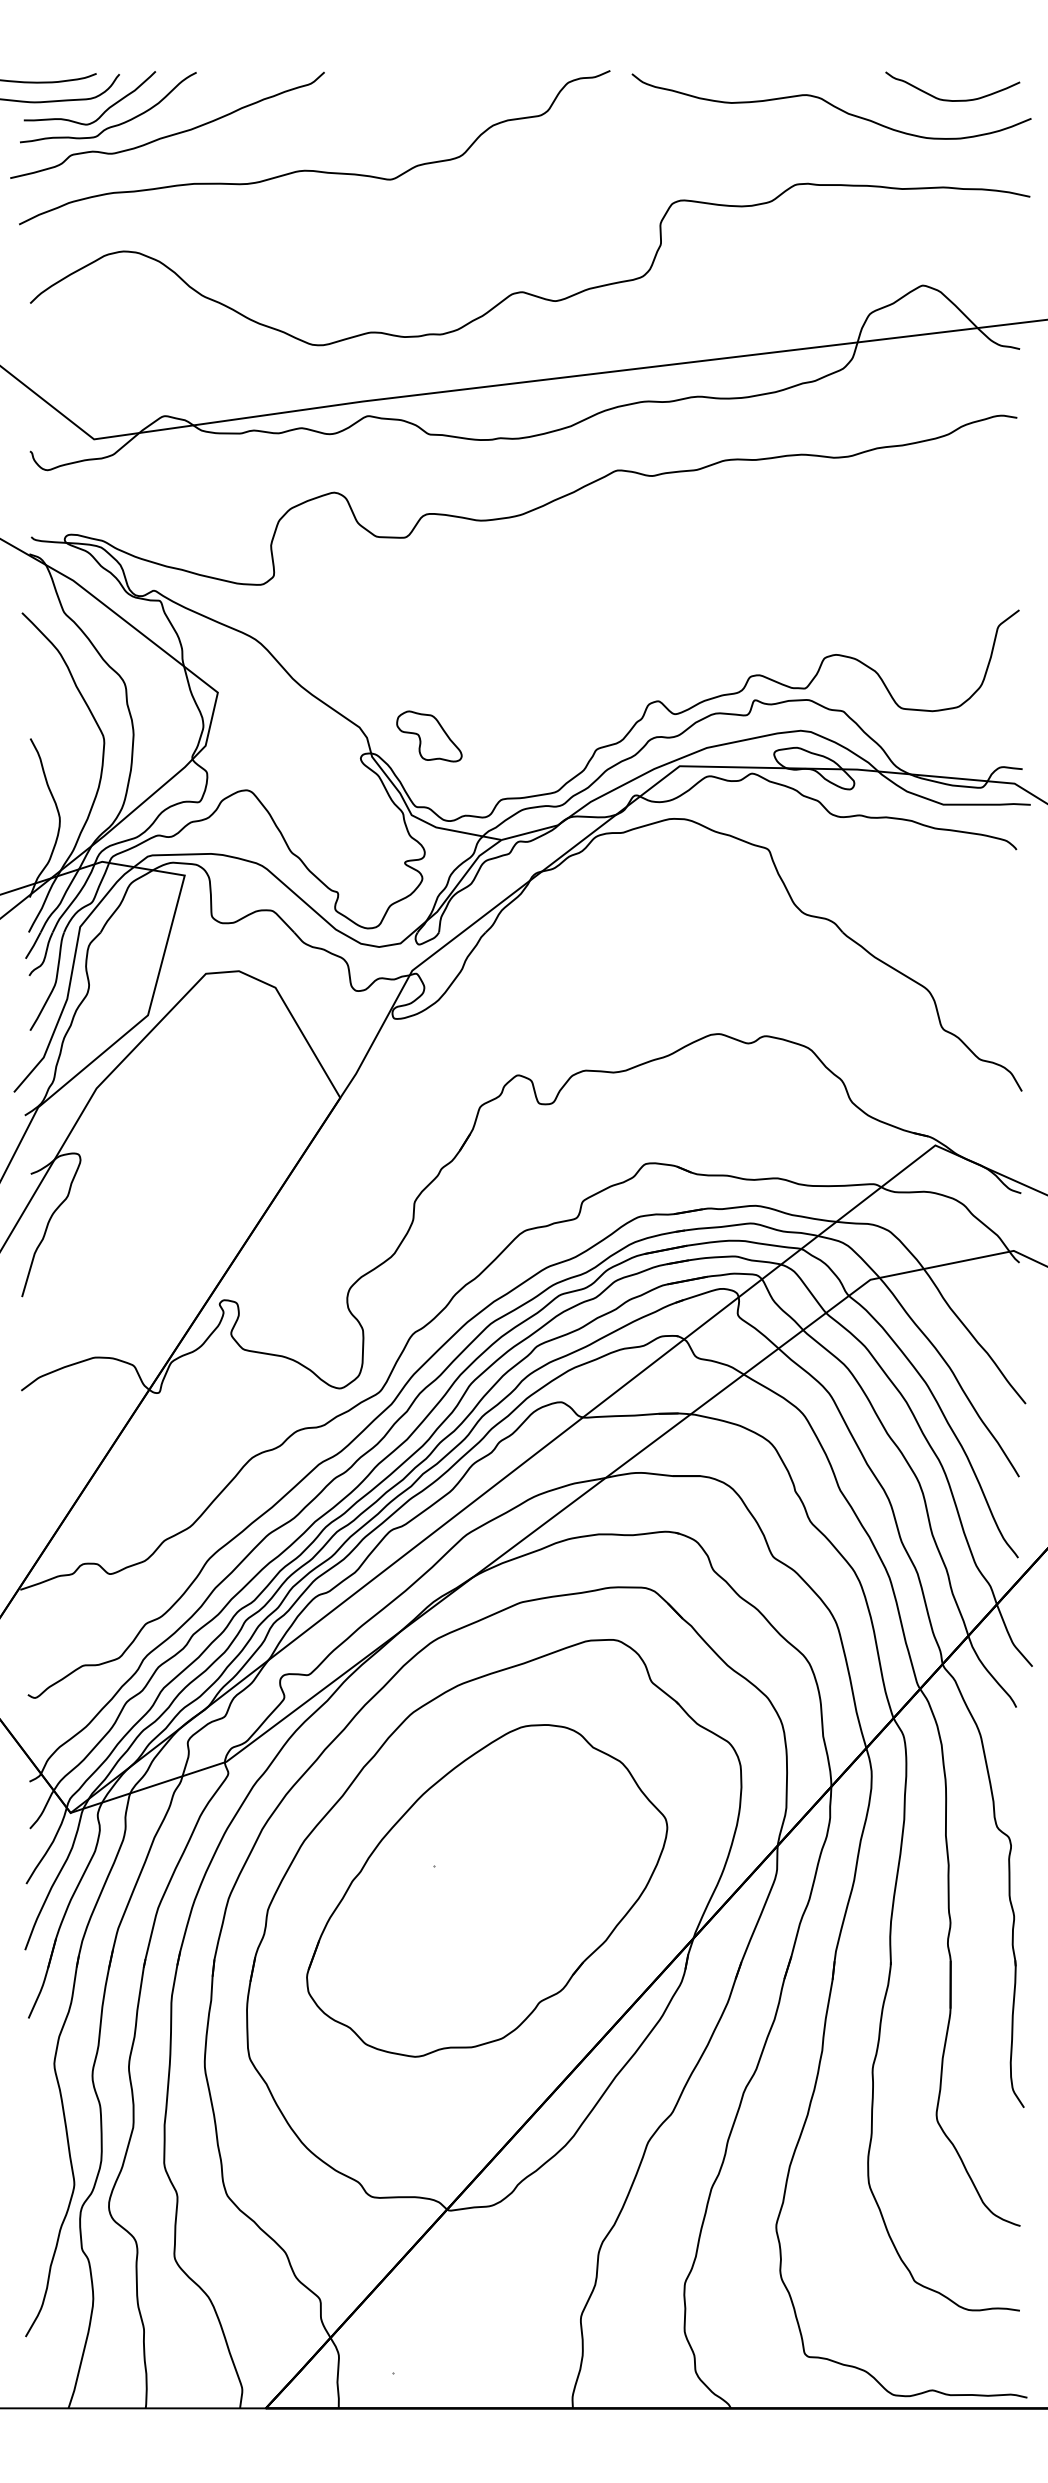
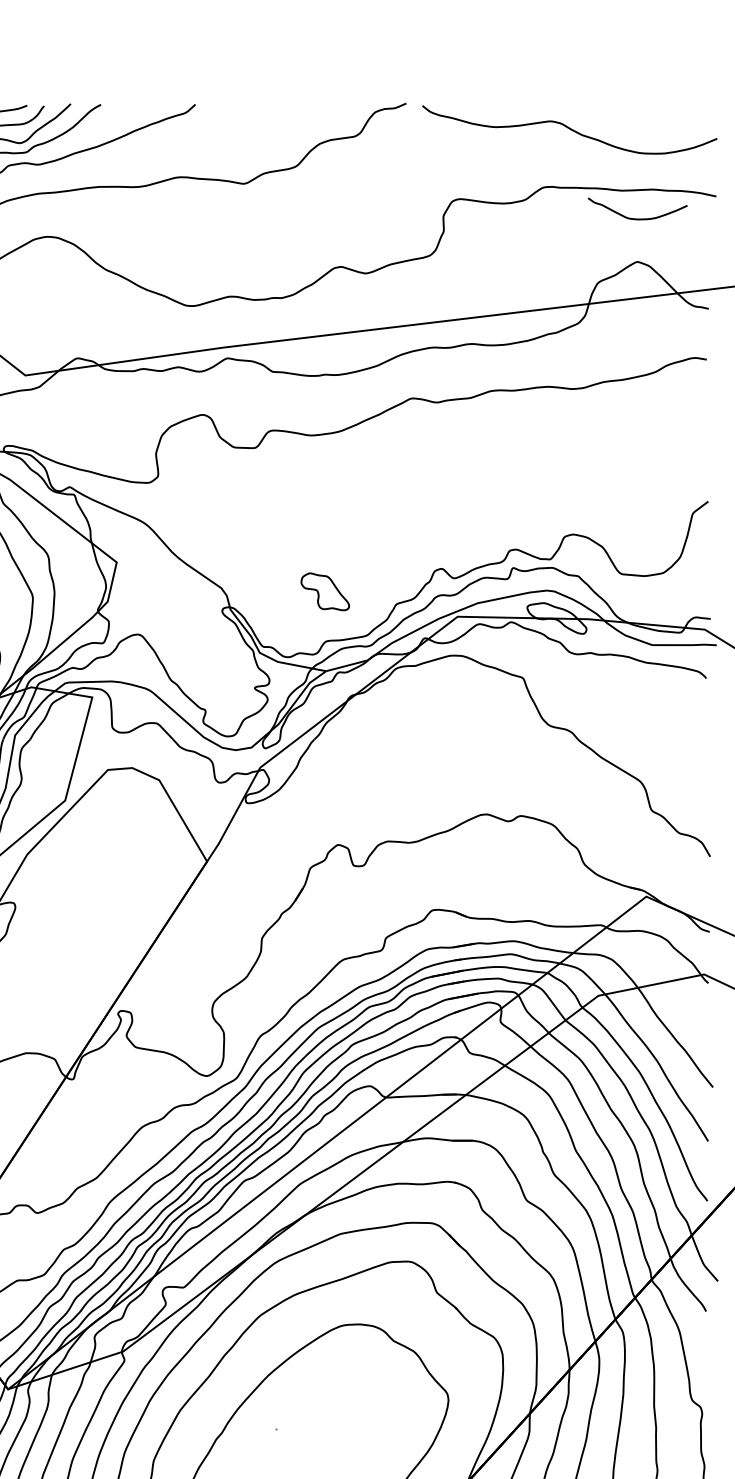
curve: (950, 99) -> (636, 218), moved
part: (429, 736) -> (325, 591), moved

